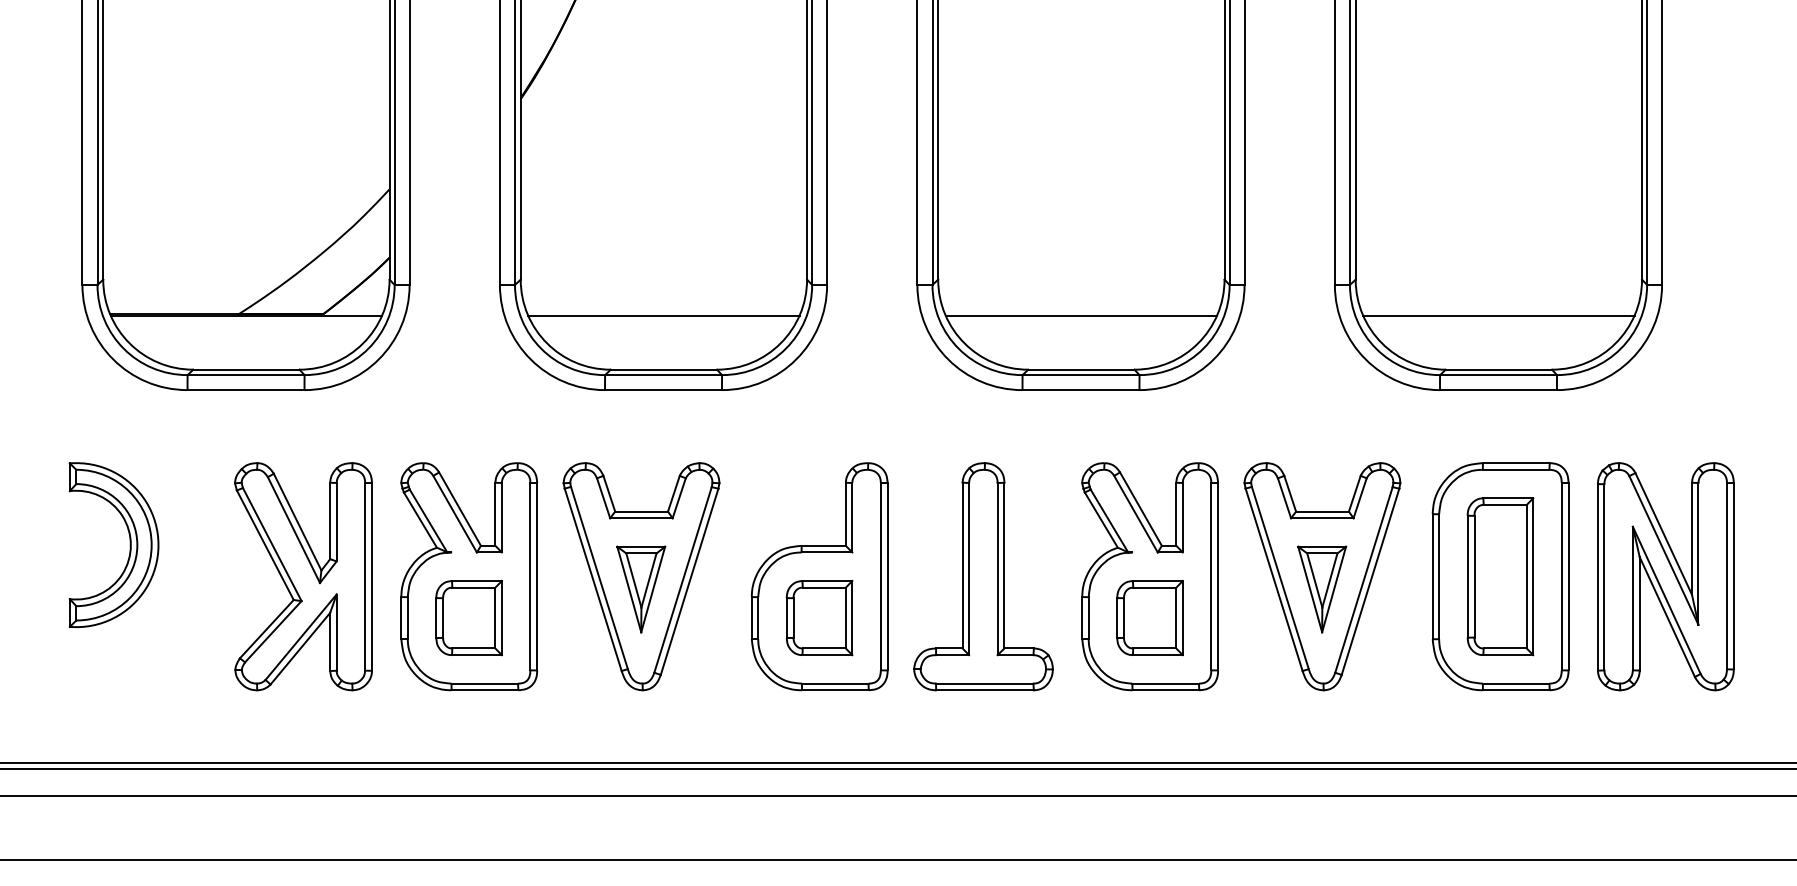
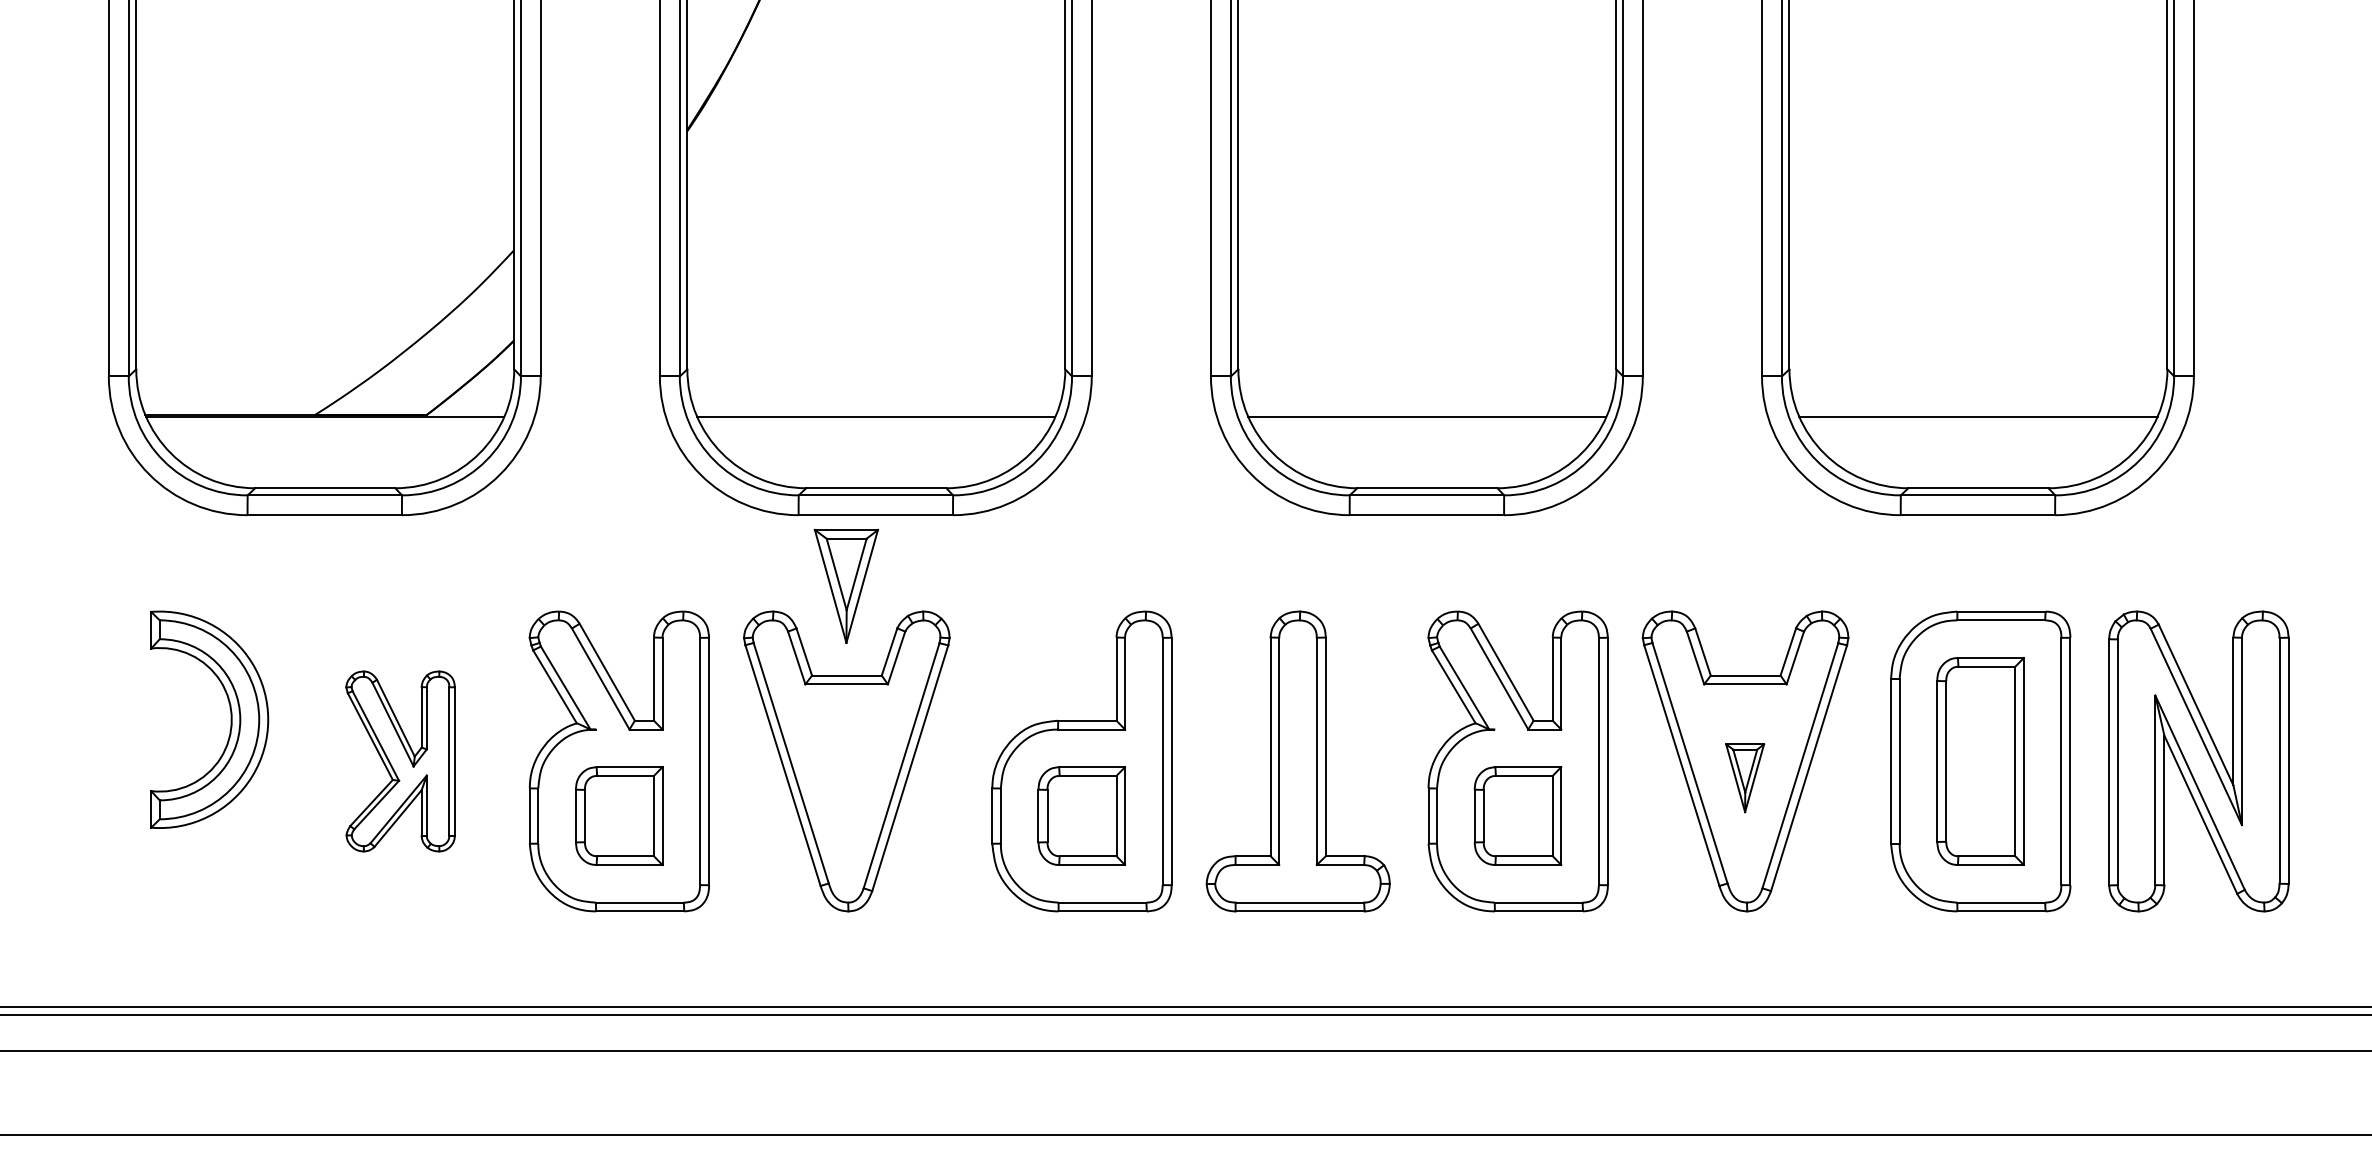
part: (129, 544) -> (230, 719), moved
part: (303, 576) -> (400, 761), size x0.6
part: (1321, 588) -> (1744, 777), size x0.6
part: (640, 589) -> (845, 586), moved

